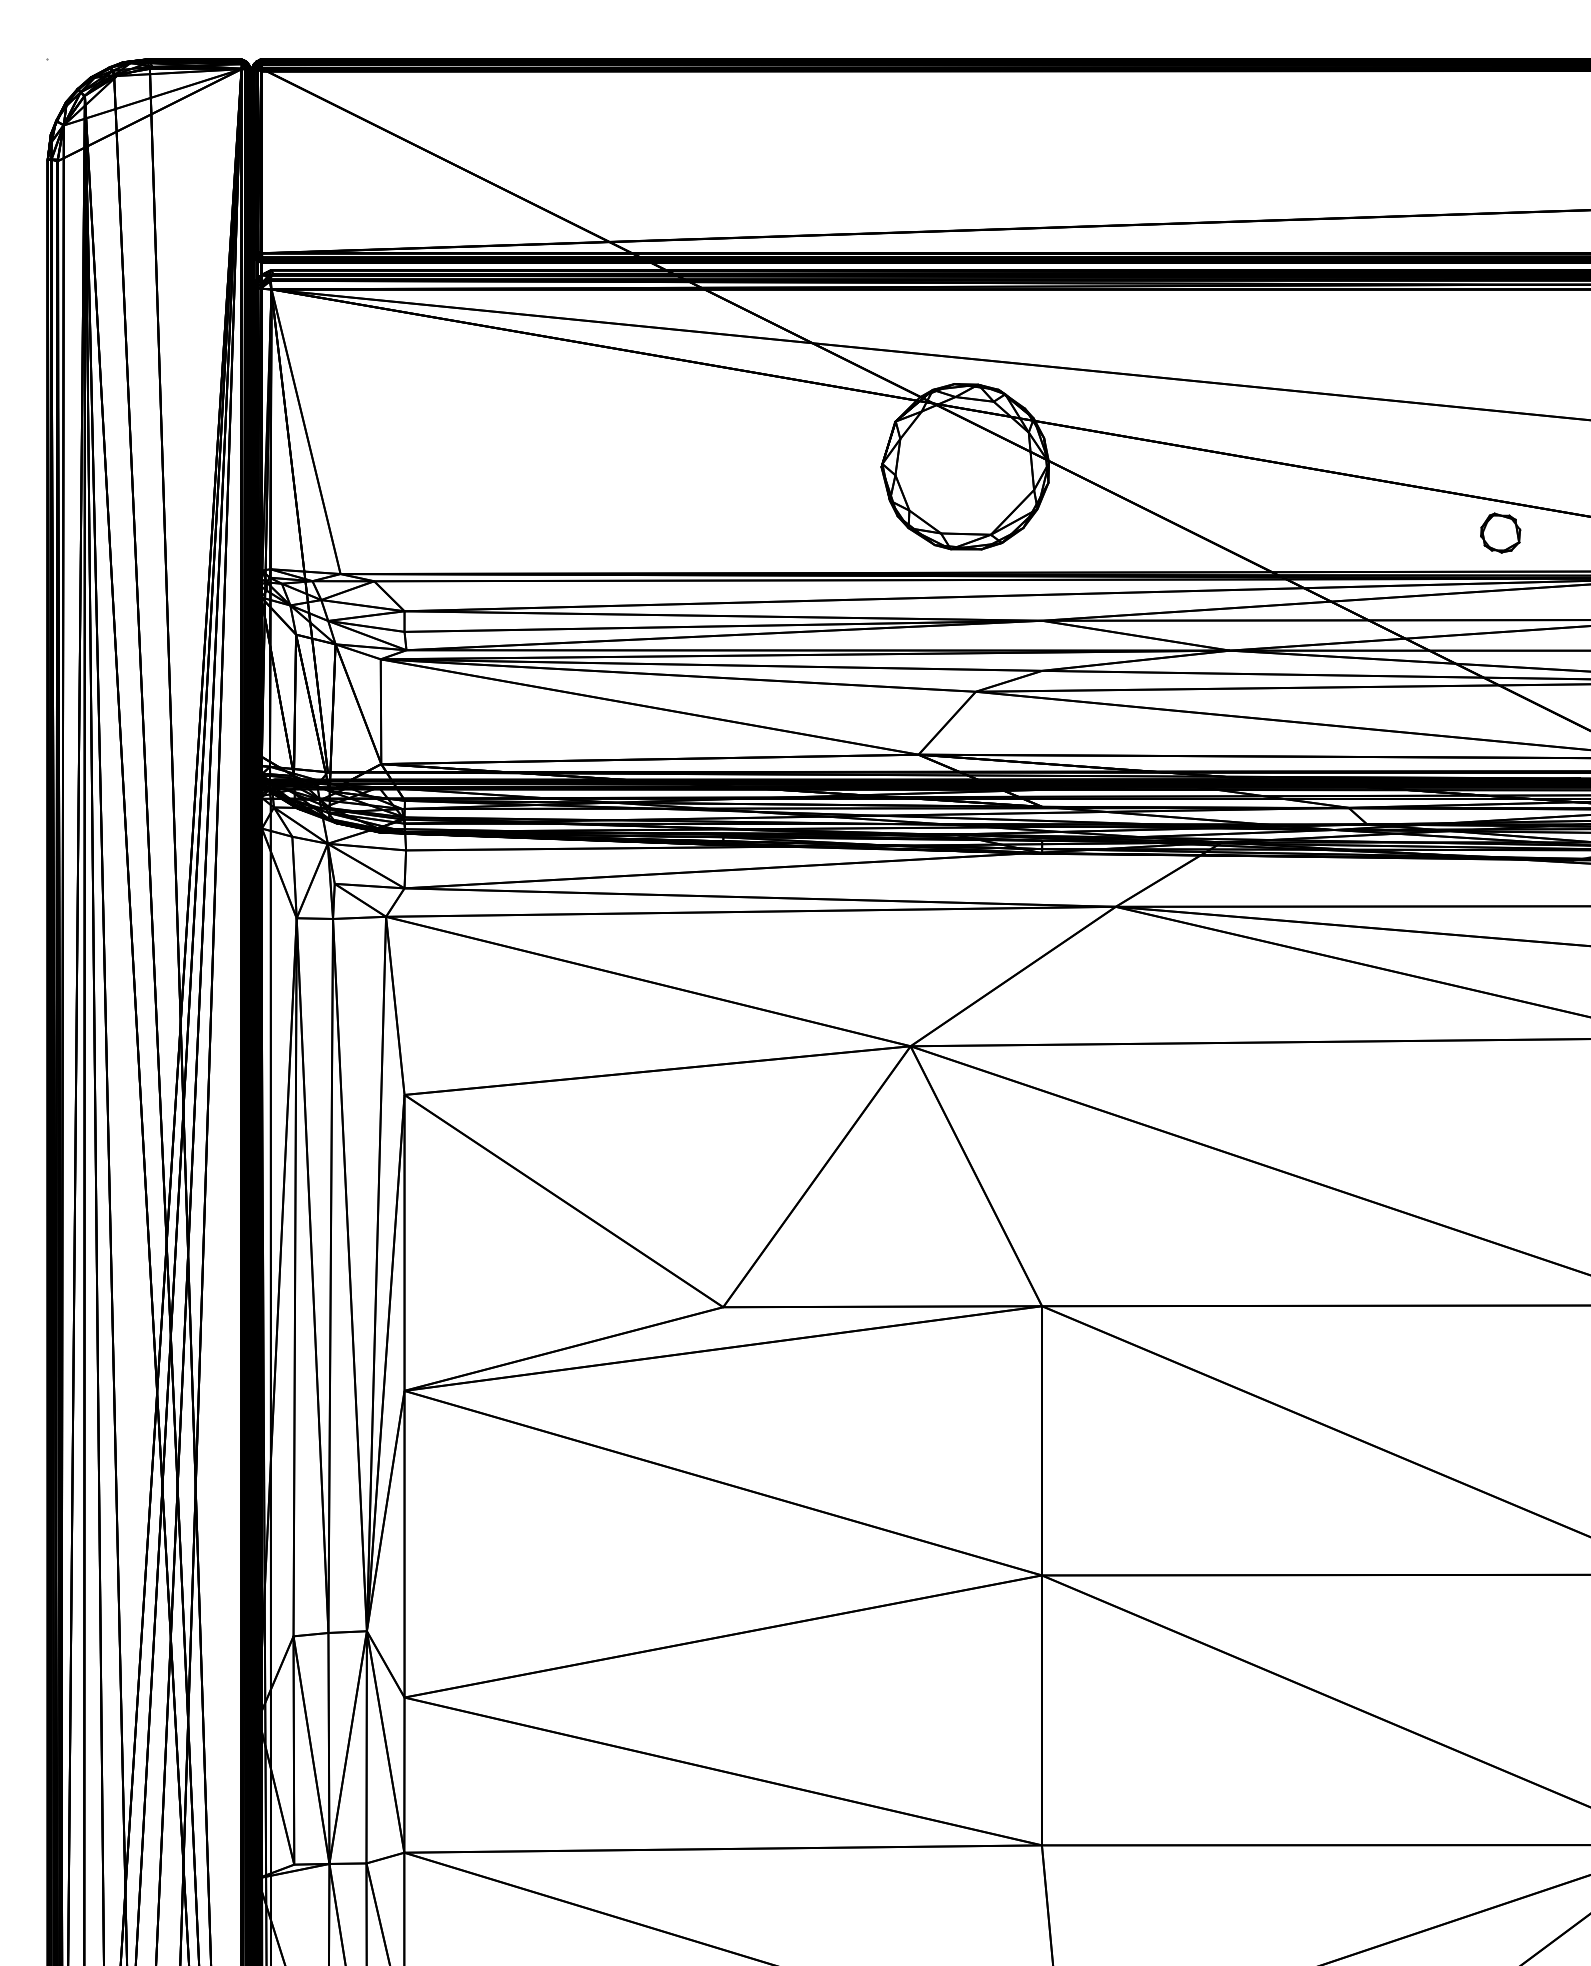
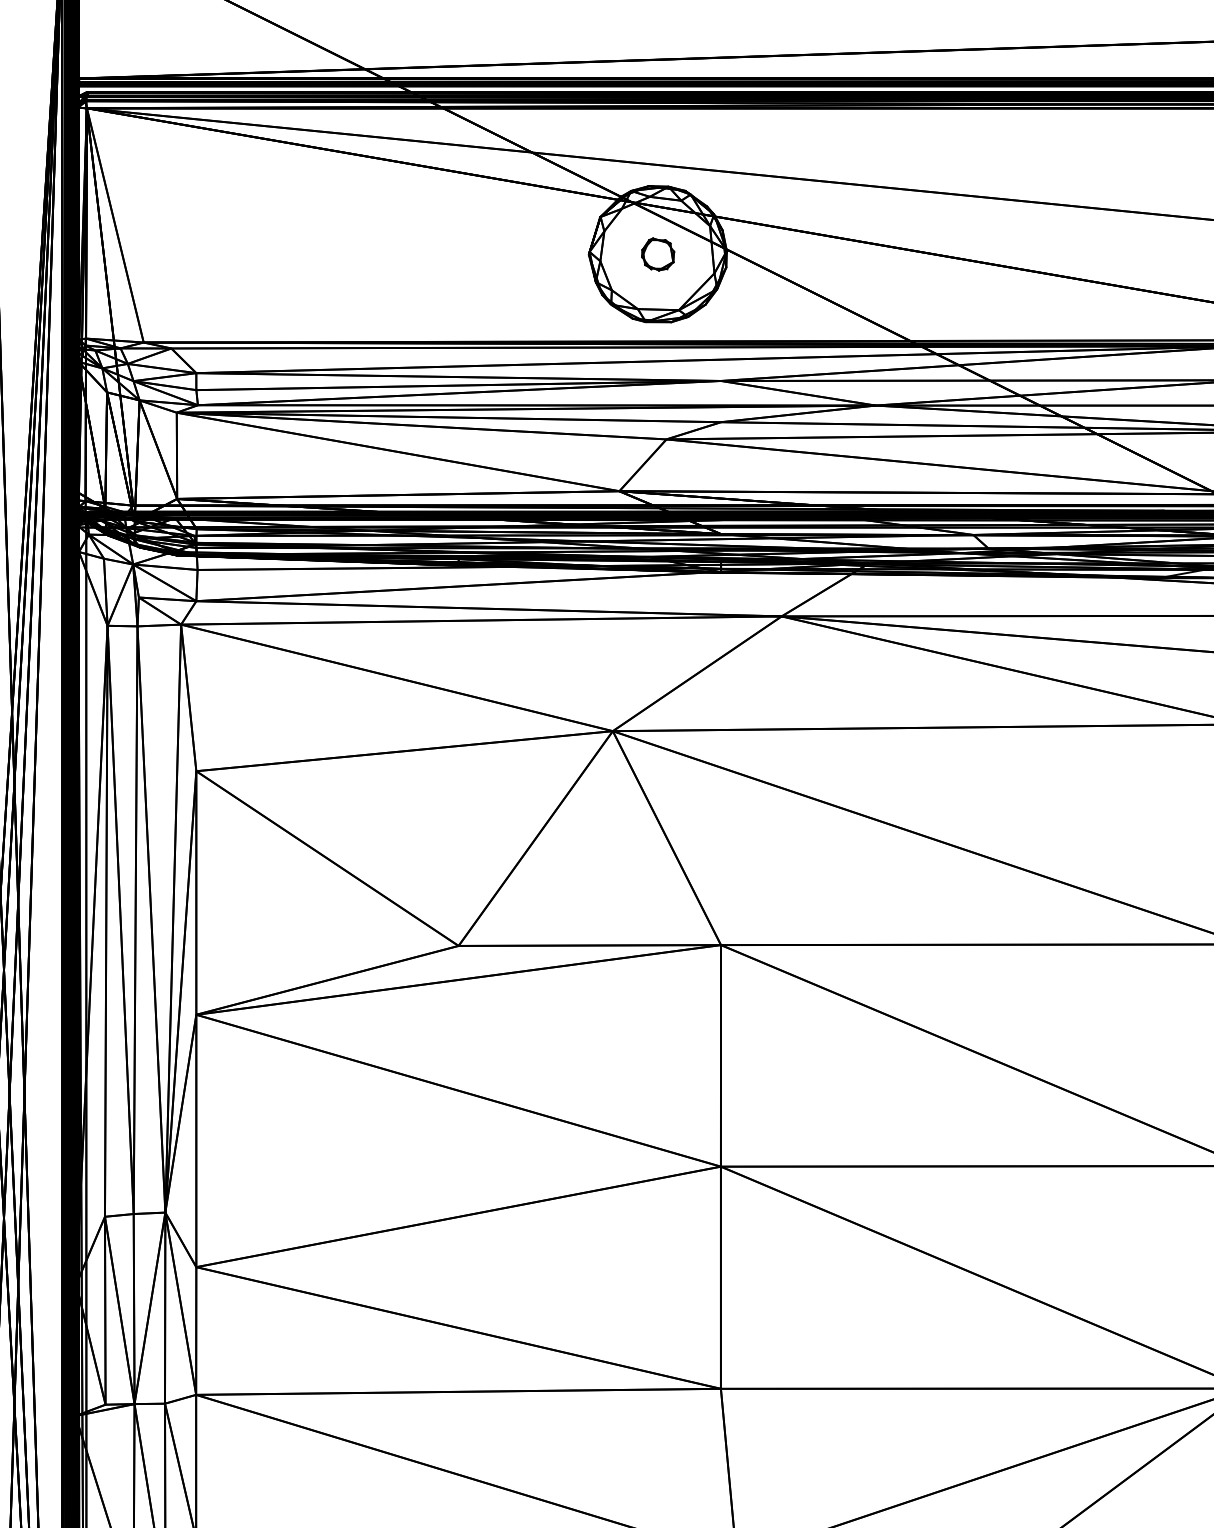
part: (1500, 532) -> (658, 254), moved

